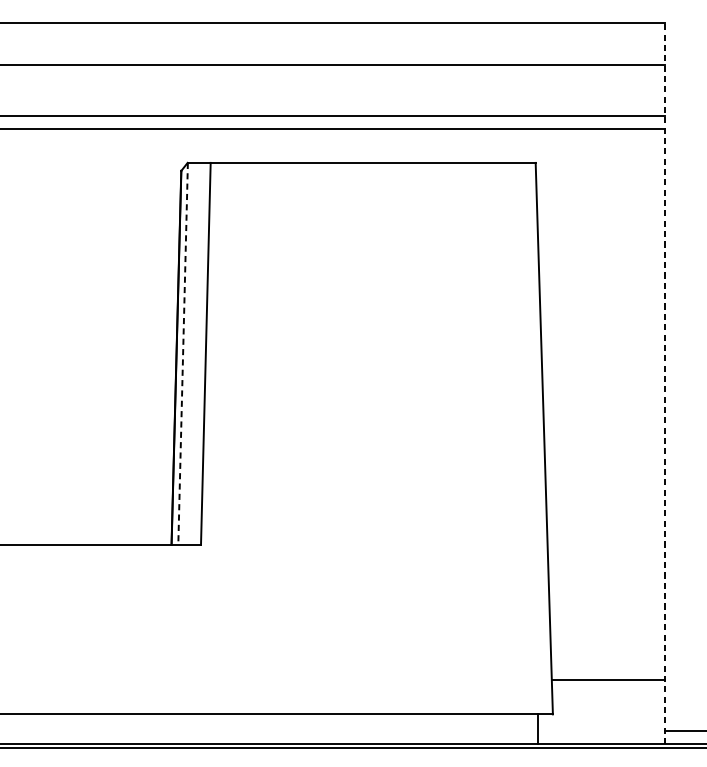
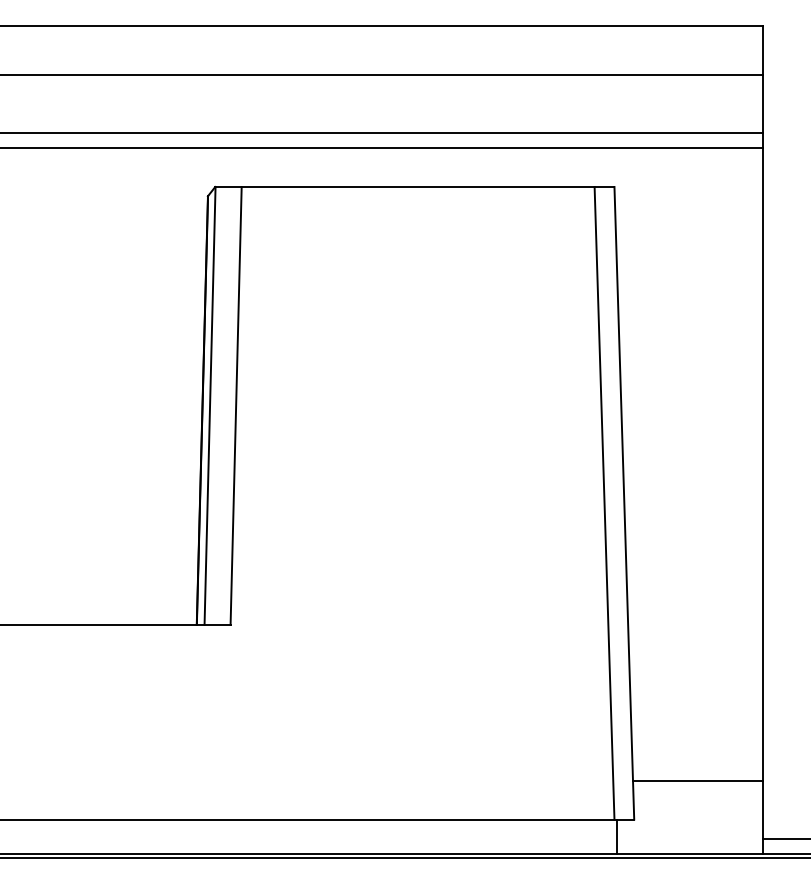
line: (183, 354) -> (210, 406), dashed -> solid
line: (665, 383) -> (763, 439), dashed -> solid
line: (526, 437) -> (604, 502), added

